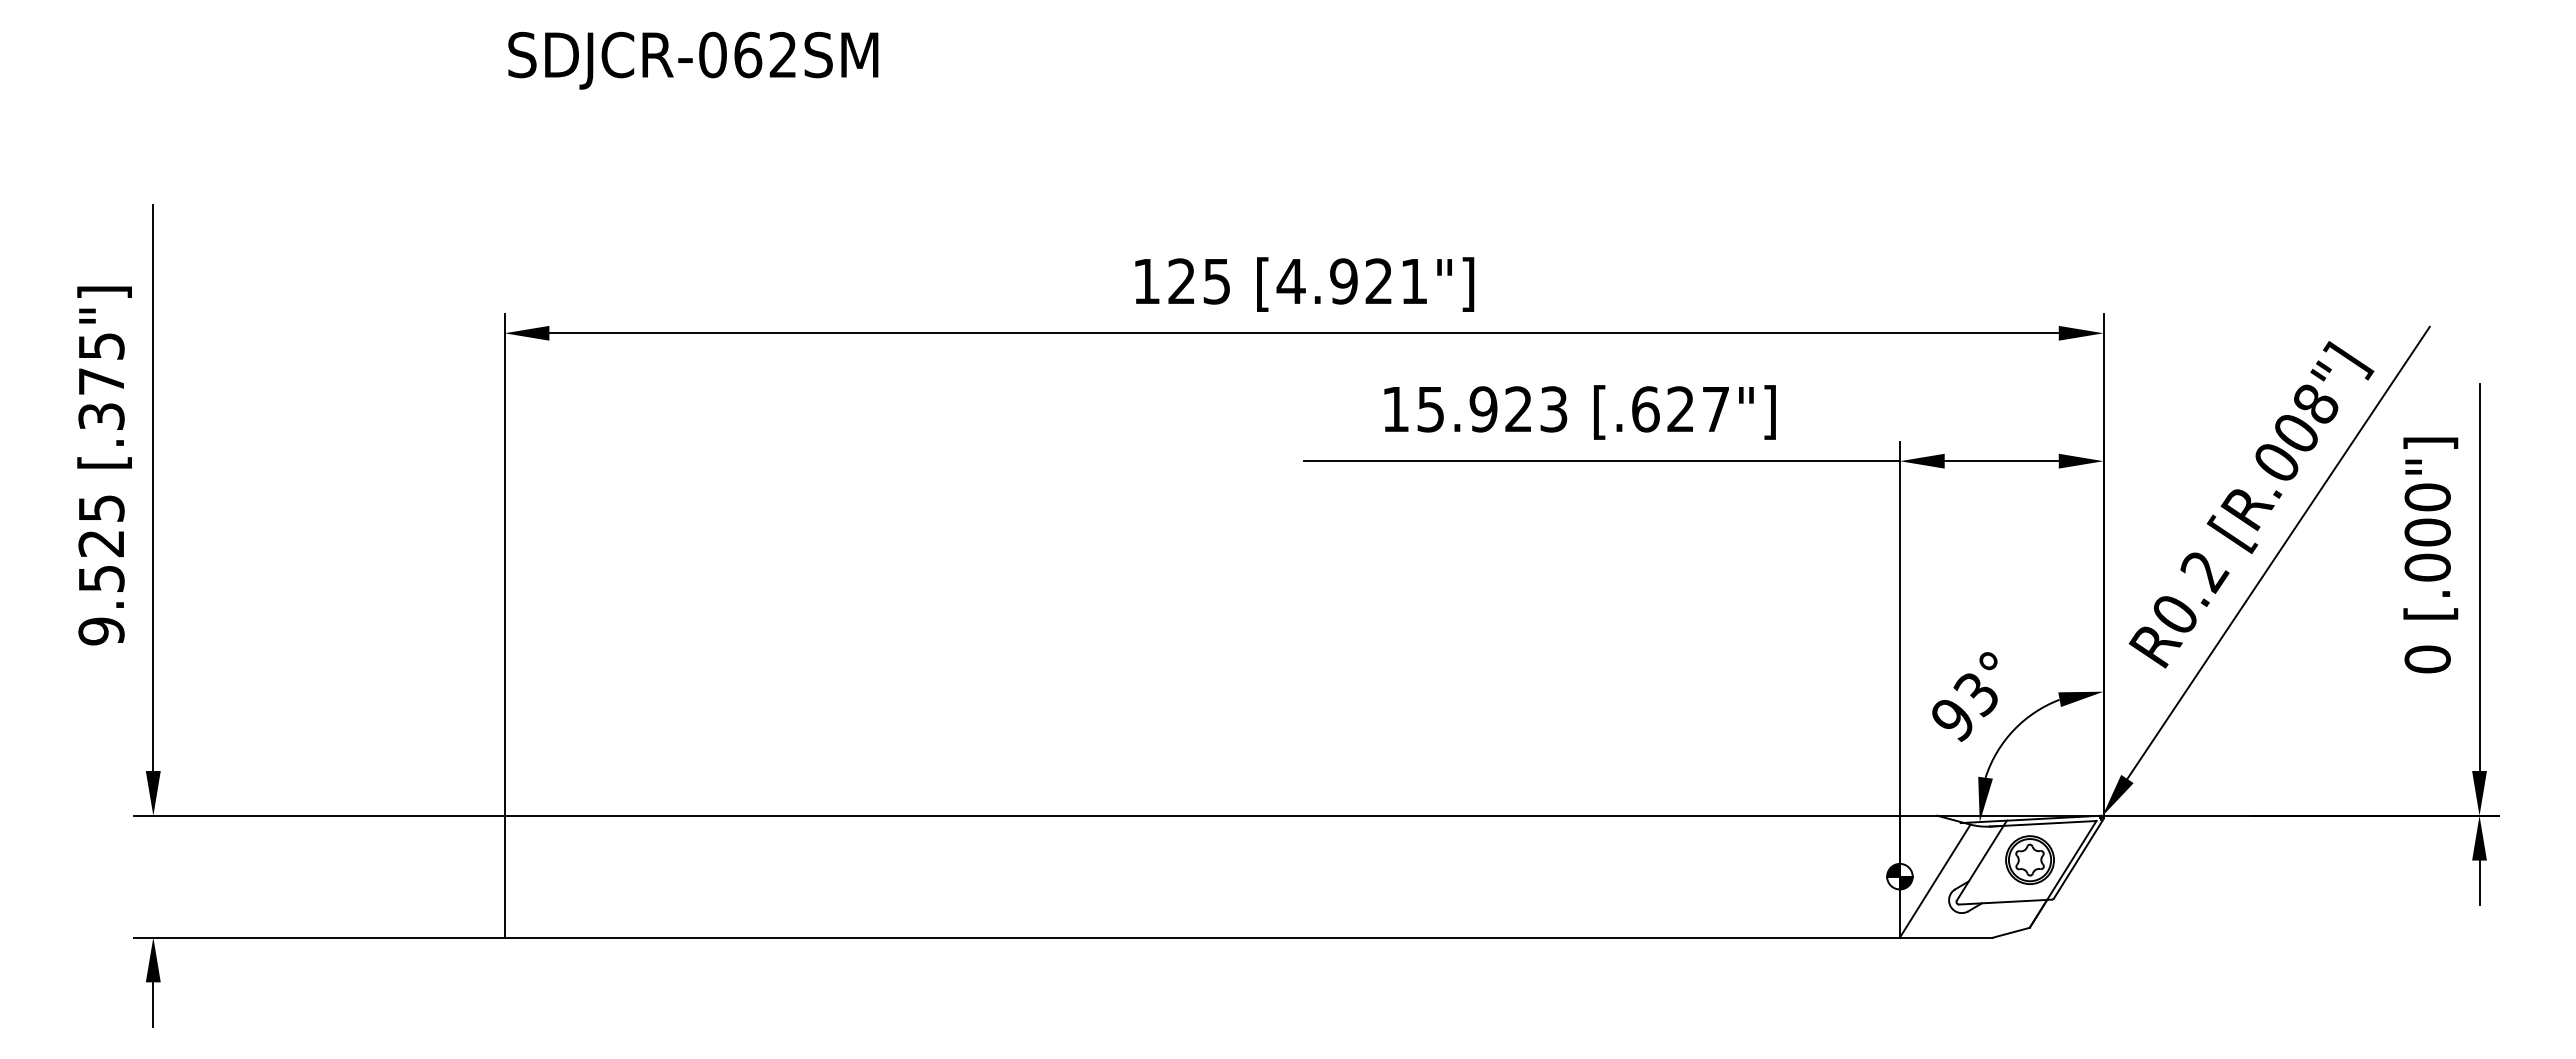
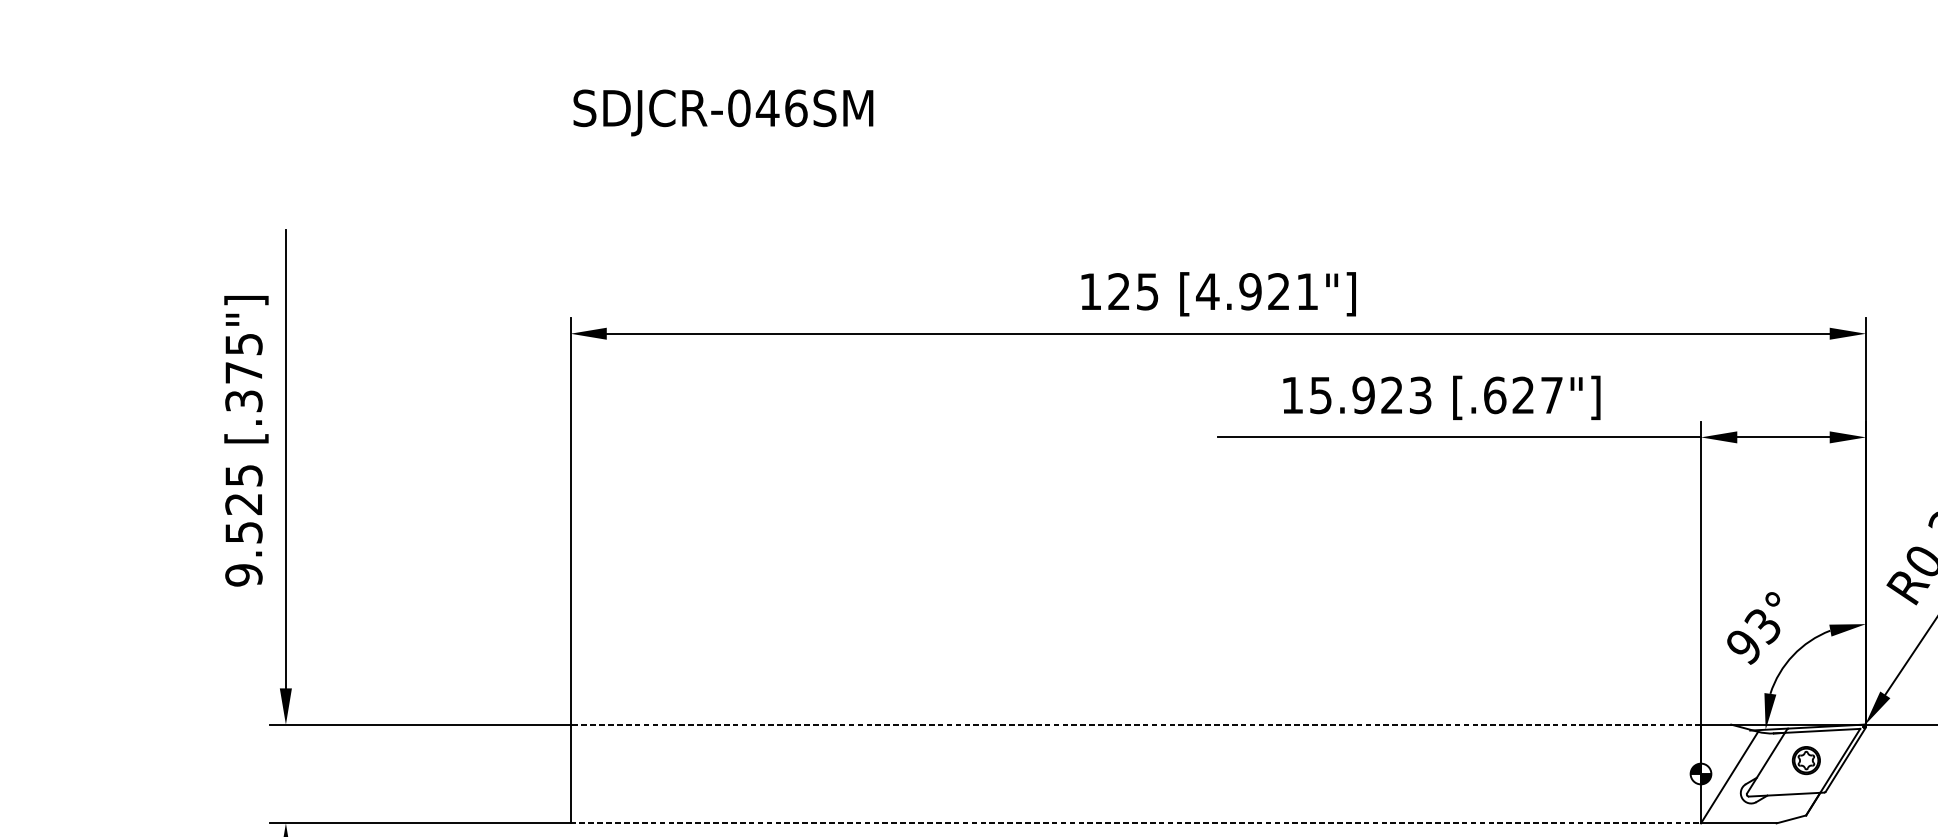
text: (765, 54) -> (781, 107), SDJCR-062SM -> SDJCR-046SM
line: (1202, 815) -> (1135, 724), solid -> dashed
part: (2029, 859) -> (1805, 760), size x0.7
line: (1202, 937) -> (1135, 823), solid -> dashed

